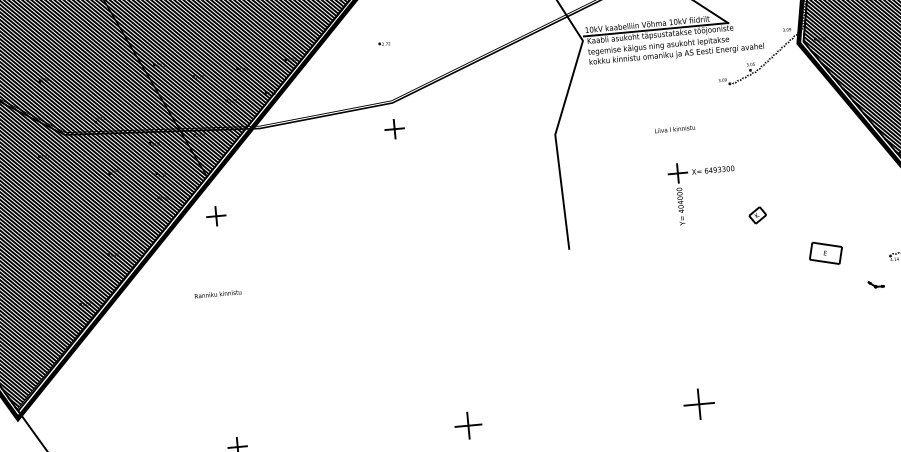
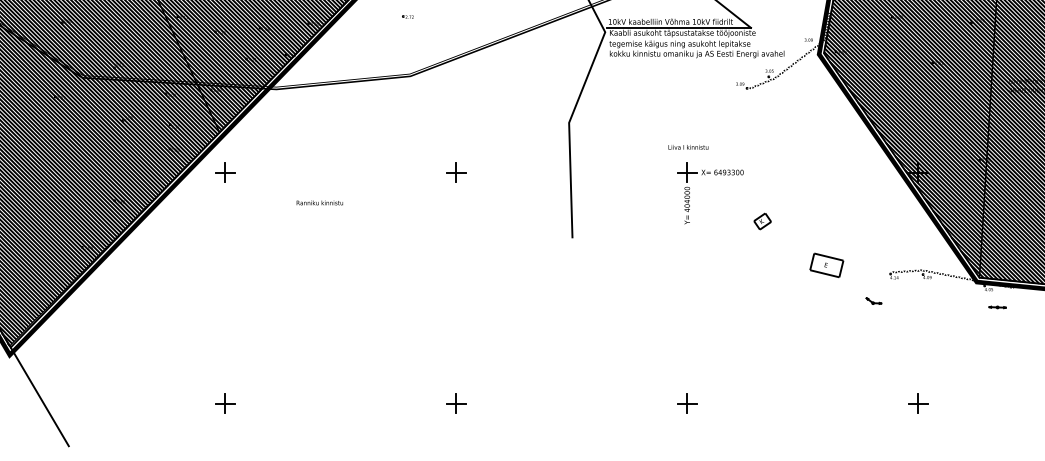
part: (394, 129) -> (456, 172), moved
text: (675, 129) -> (688, 147), moved
text: (217, 293) -> (319, 202), moved
part: (699, 404) -> (687, 403), size x0.62
part: (468, 425) -> (456, 403), size x0.71

